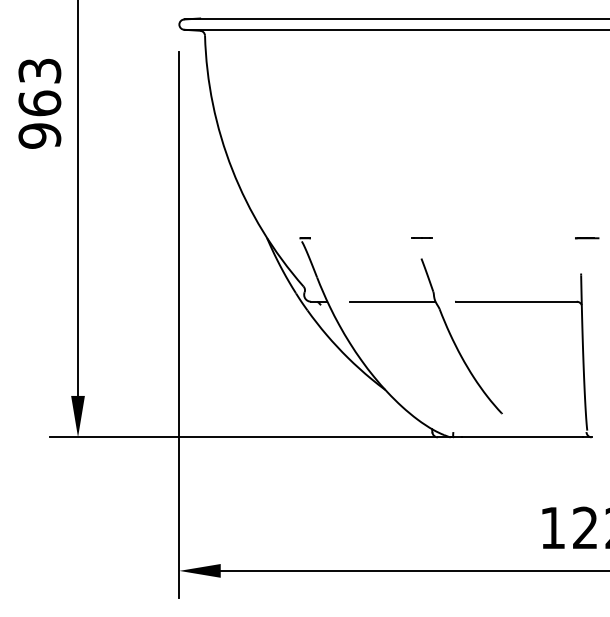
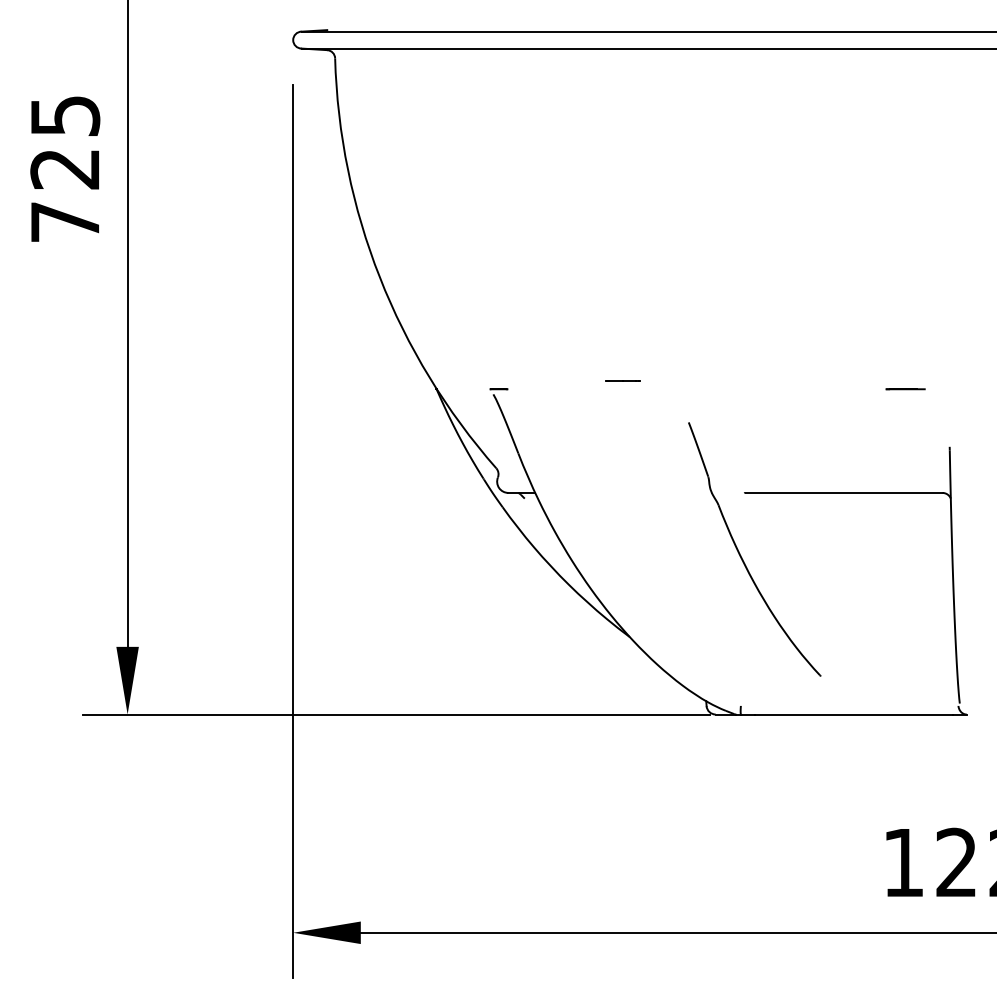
text: (39, 103) -> (64, 169), 963 -> 725
line: (421, 237) -> (621, 379), moved
line: (587, 238) -> (906, 389), moved
line: (392, 301) -> (641, 492), removed

